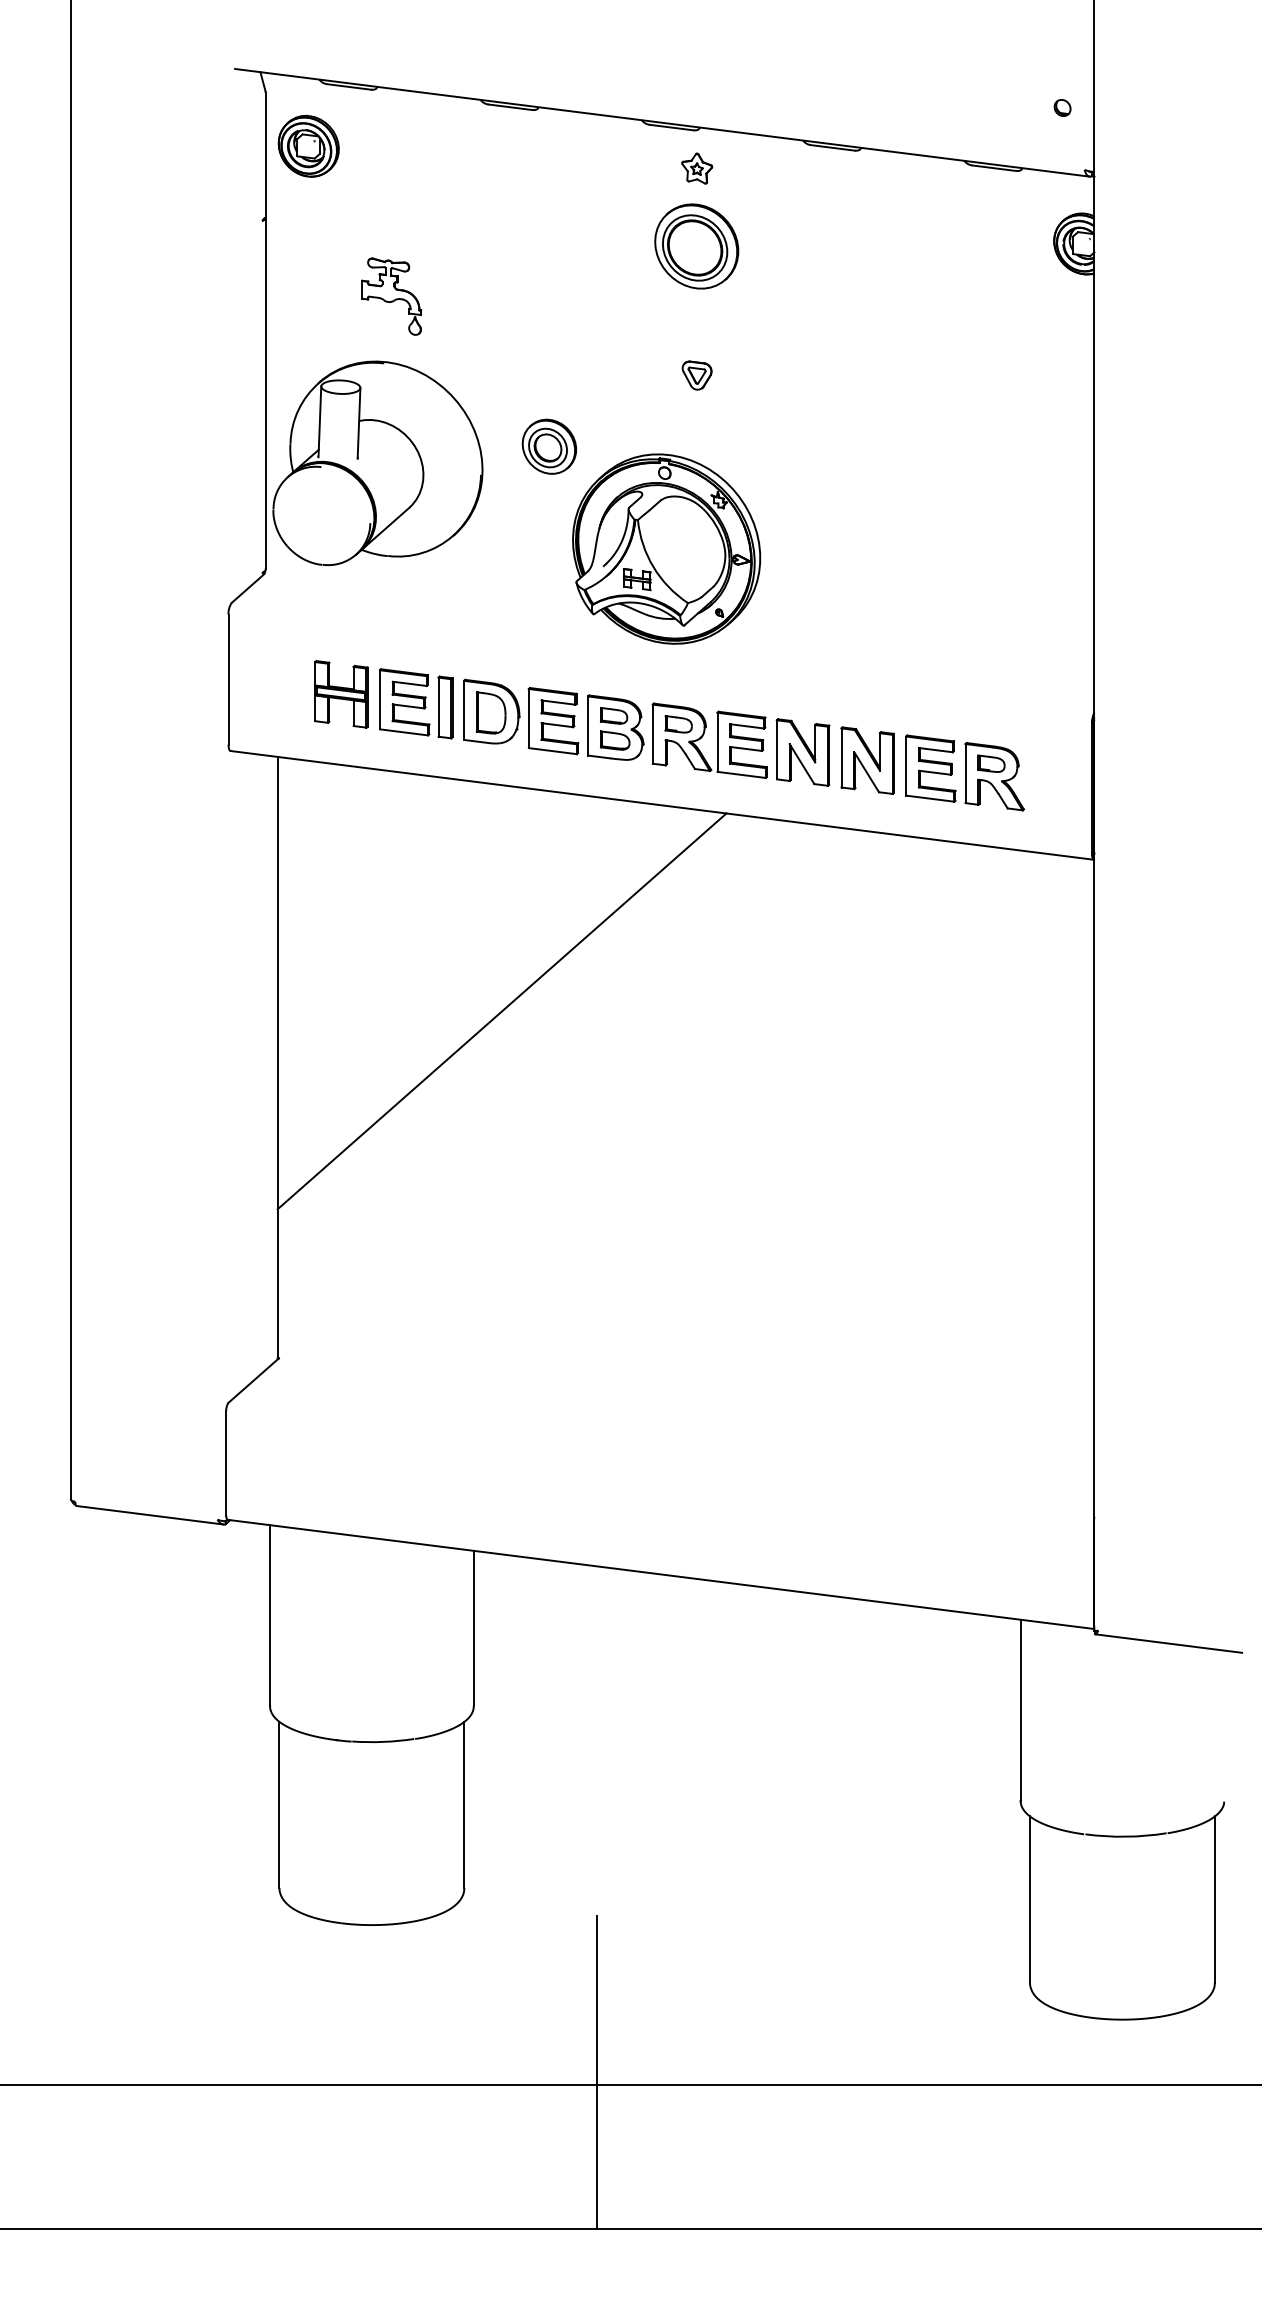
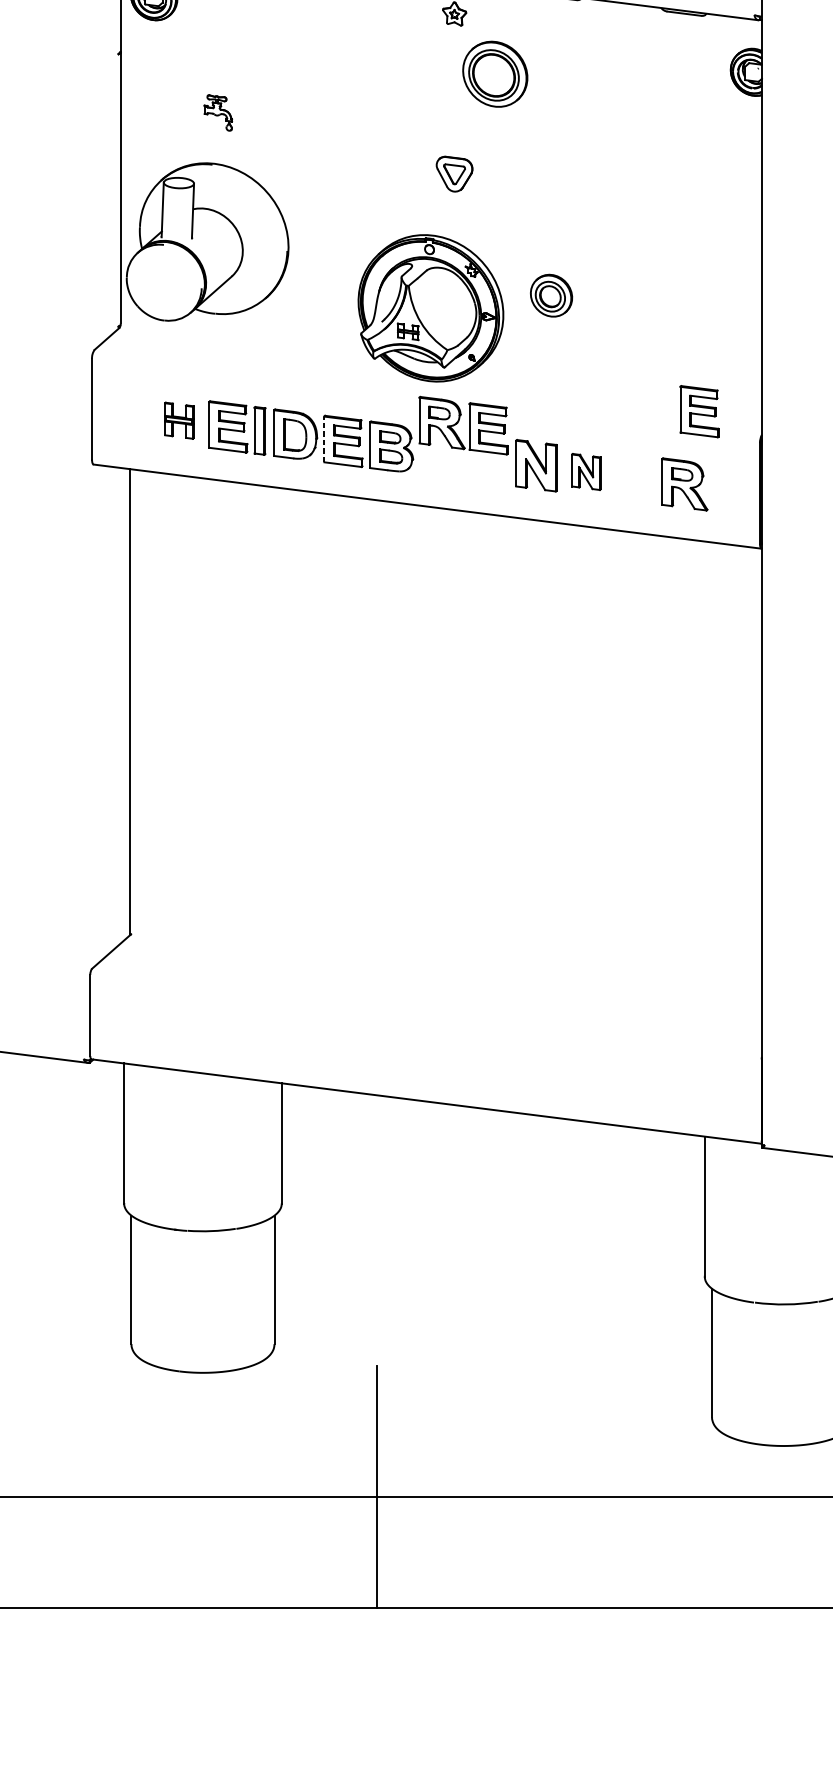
part: (696, 246) -> (495, 74), moved
part: (391, 296) -> (218, 112), size x0.6
part: (696, 375) -> (454, 174), size x1.6
part: (549, 446) -> (551, 295), moved
part: (341, 694) -> (179, 420), size x0.7
line: (528, 718) -> (324, 439), solid -> dashed
part: (703, 736) -> (458, 422), moved
part: (867, 760) -> (586, 471), size x0.7
part: (930, 768) -> (699, 411), moved
line: (501, 1011) -> (303, 666), removed

